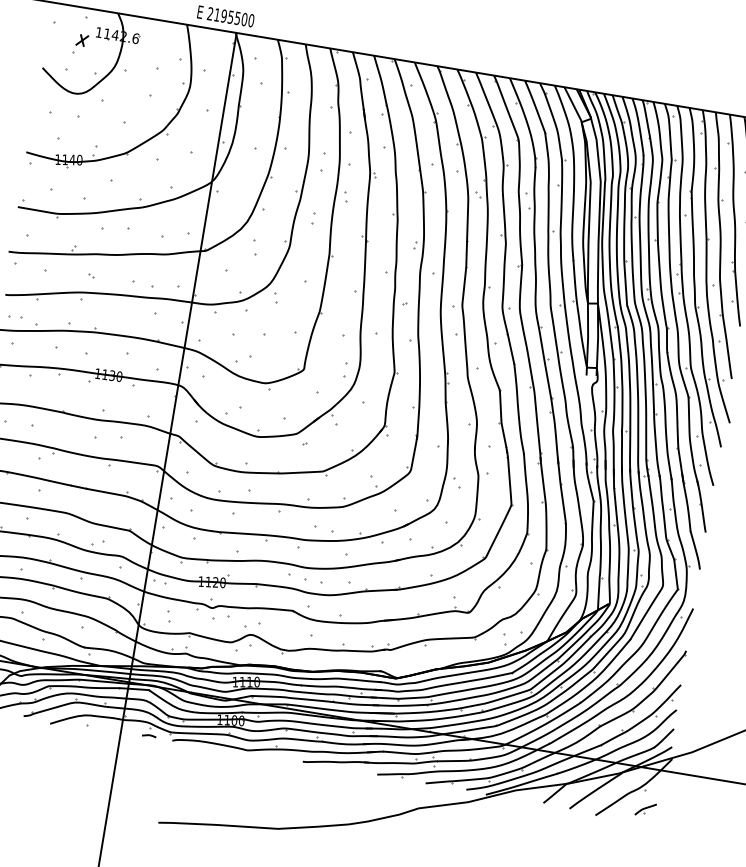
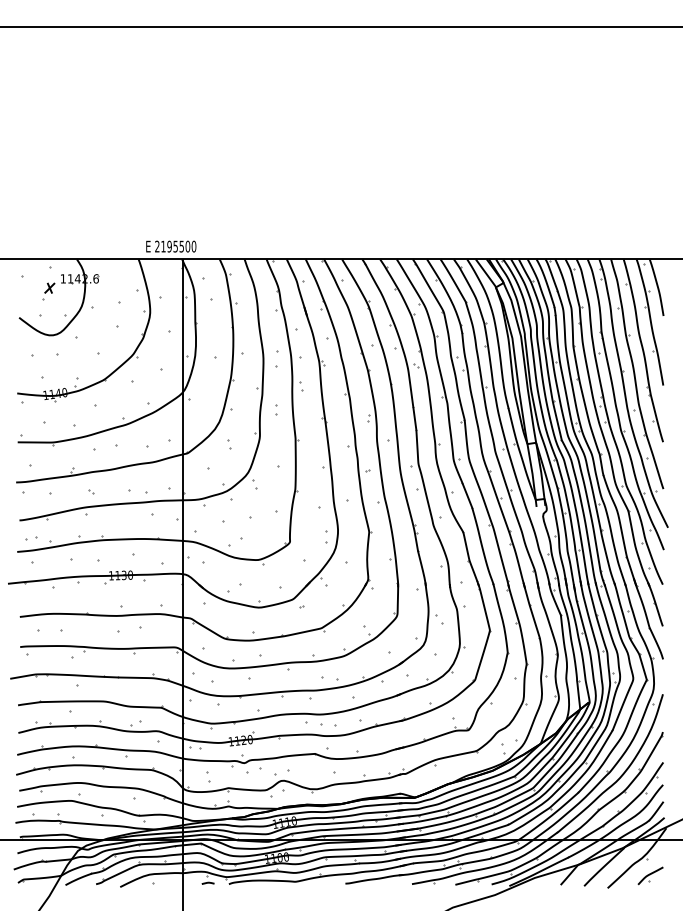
part: (254, 248) -> (229, 444), size x0.62
part: (645, 809) -> (650, 875), size x1.43

